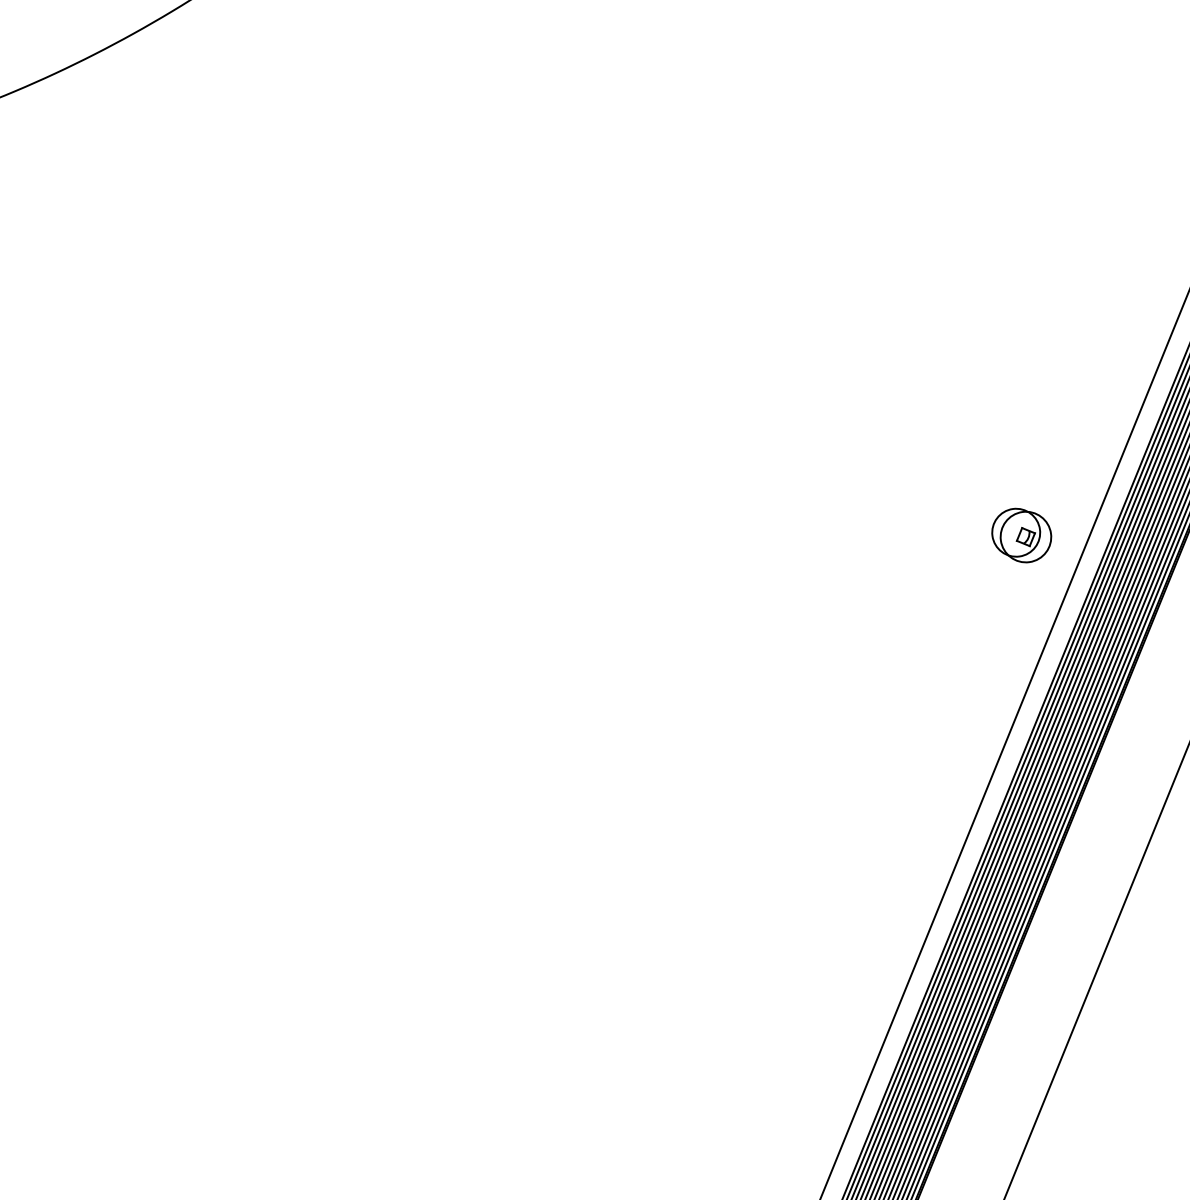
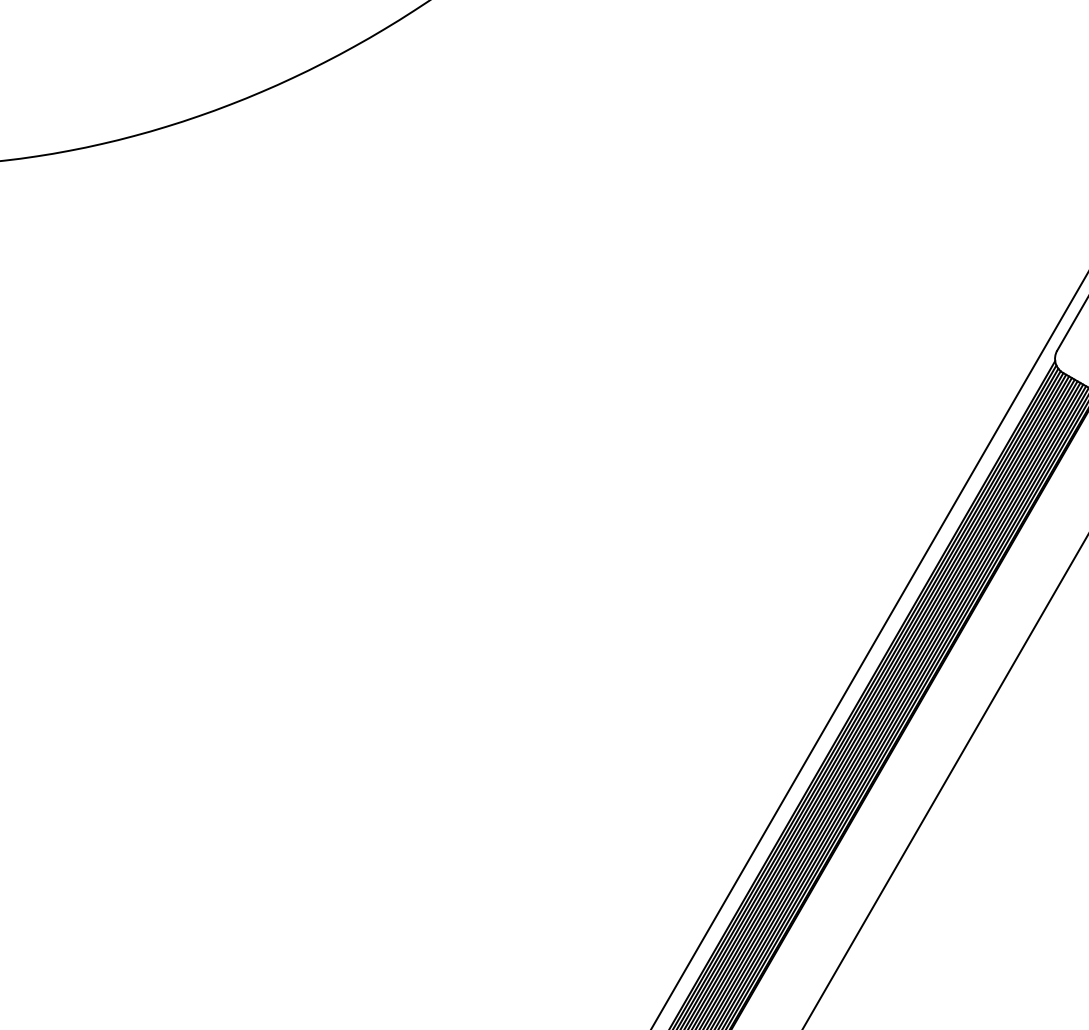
part: (1021, 534) -> (853, 580), removed

